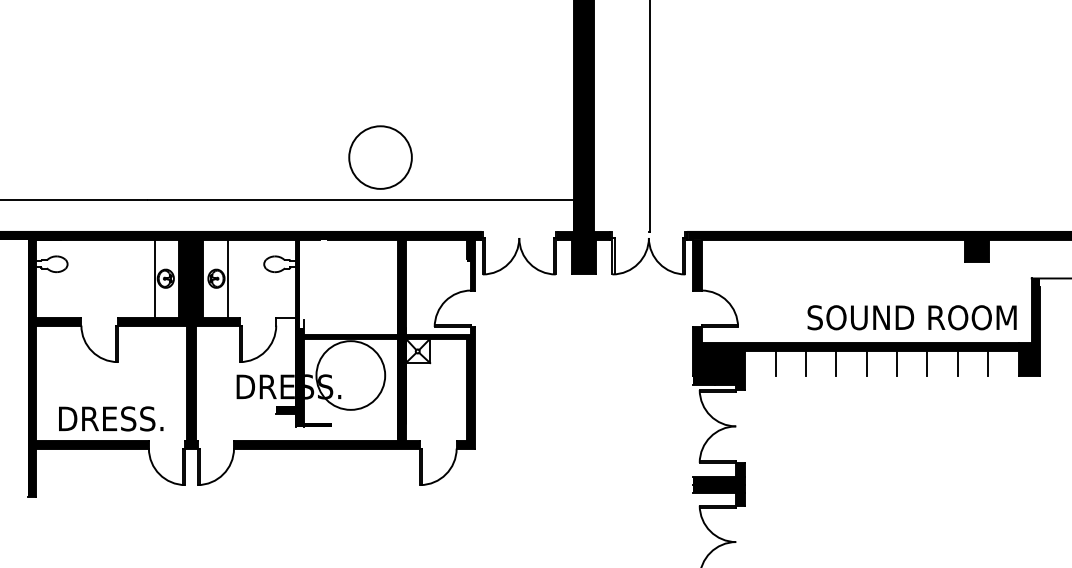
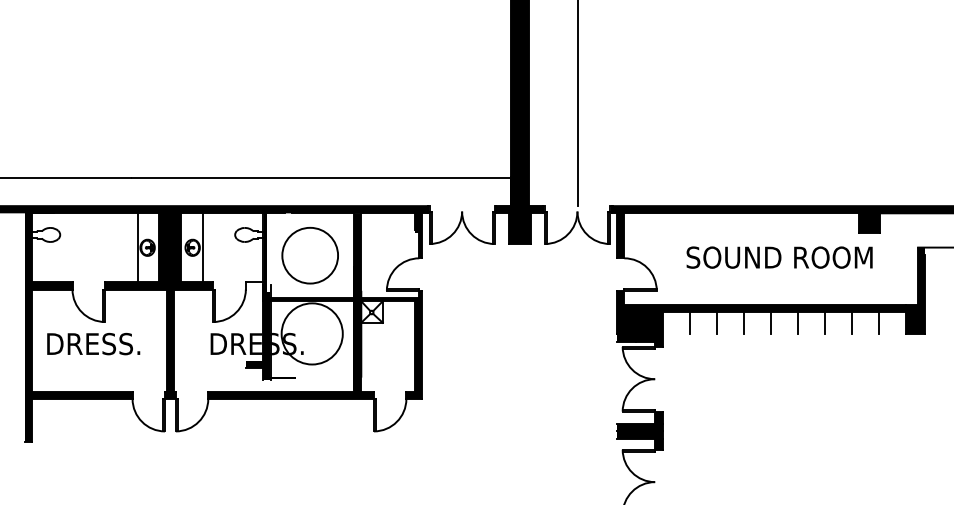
circle: (380, 157) -> (310, 255), moved
text: (911, 317) -> (779, 257), moved
text: (111, 418) -> (93, 343), moved

